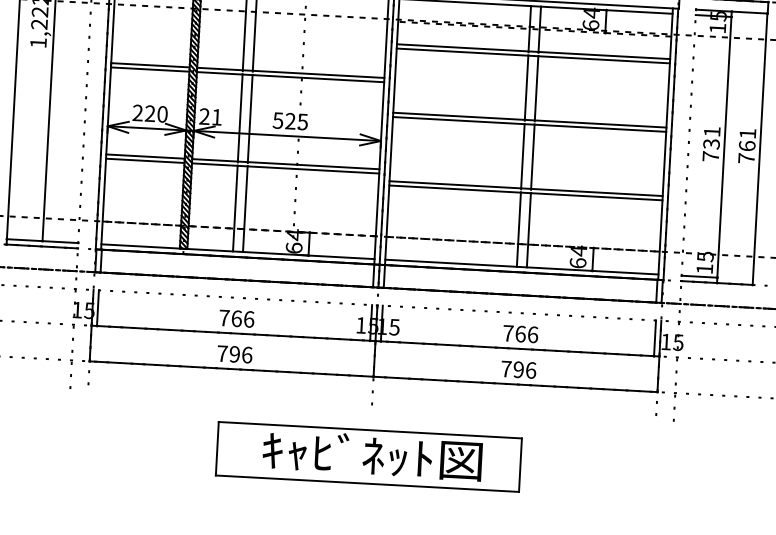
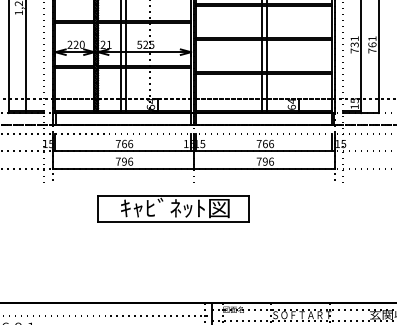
part: (368, 456) -> (173, 208), moved

